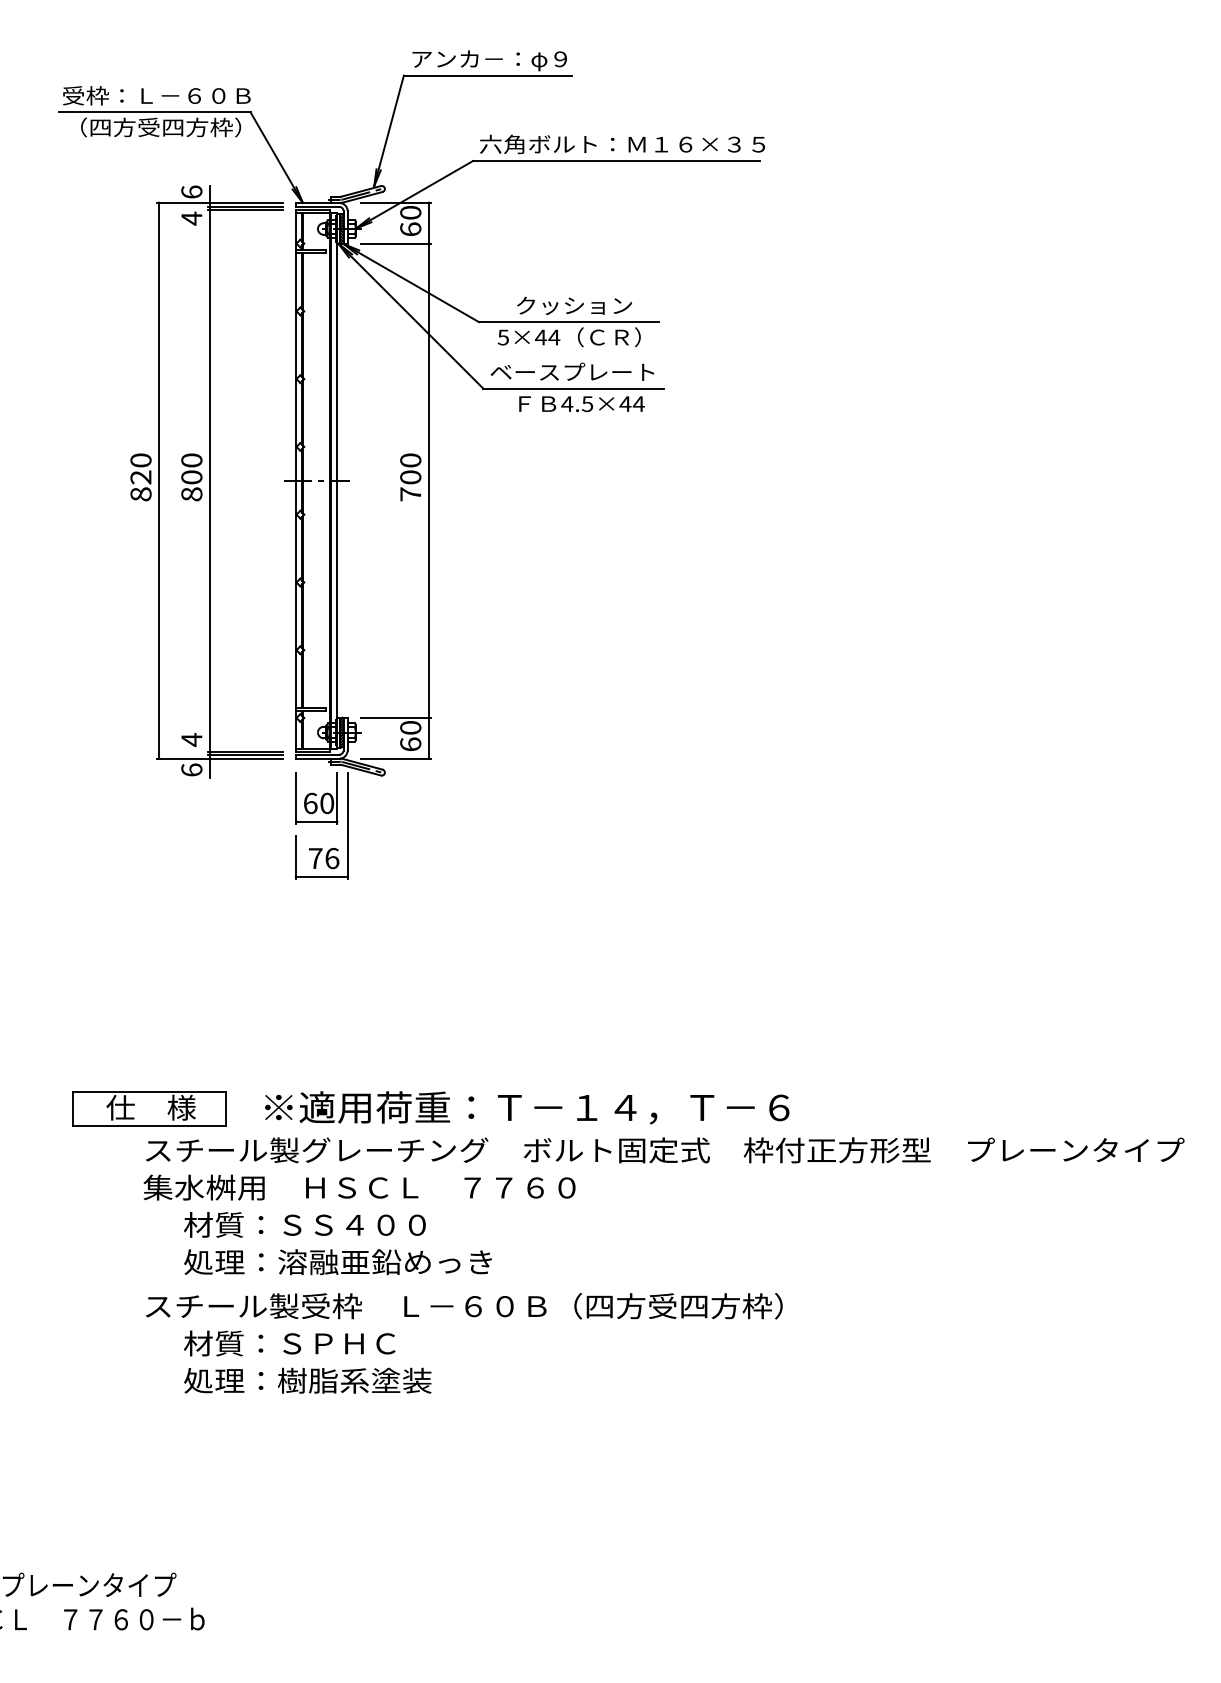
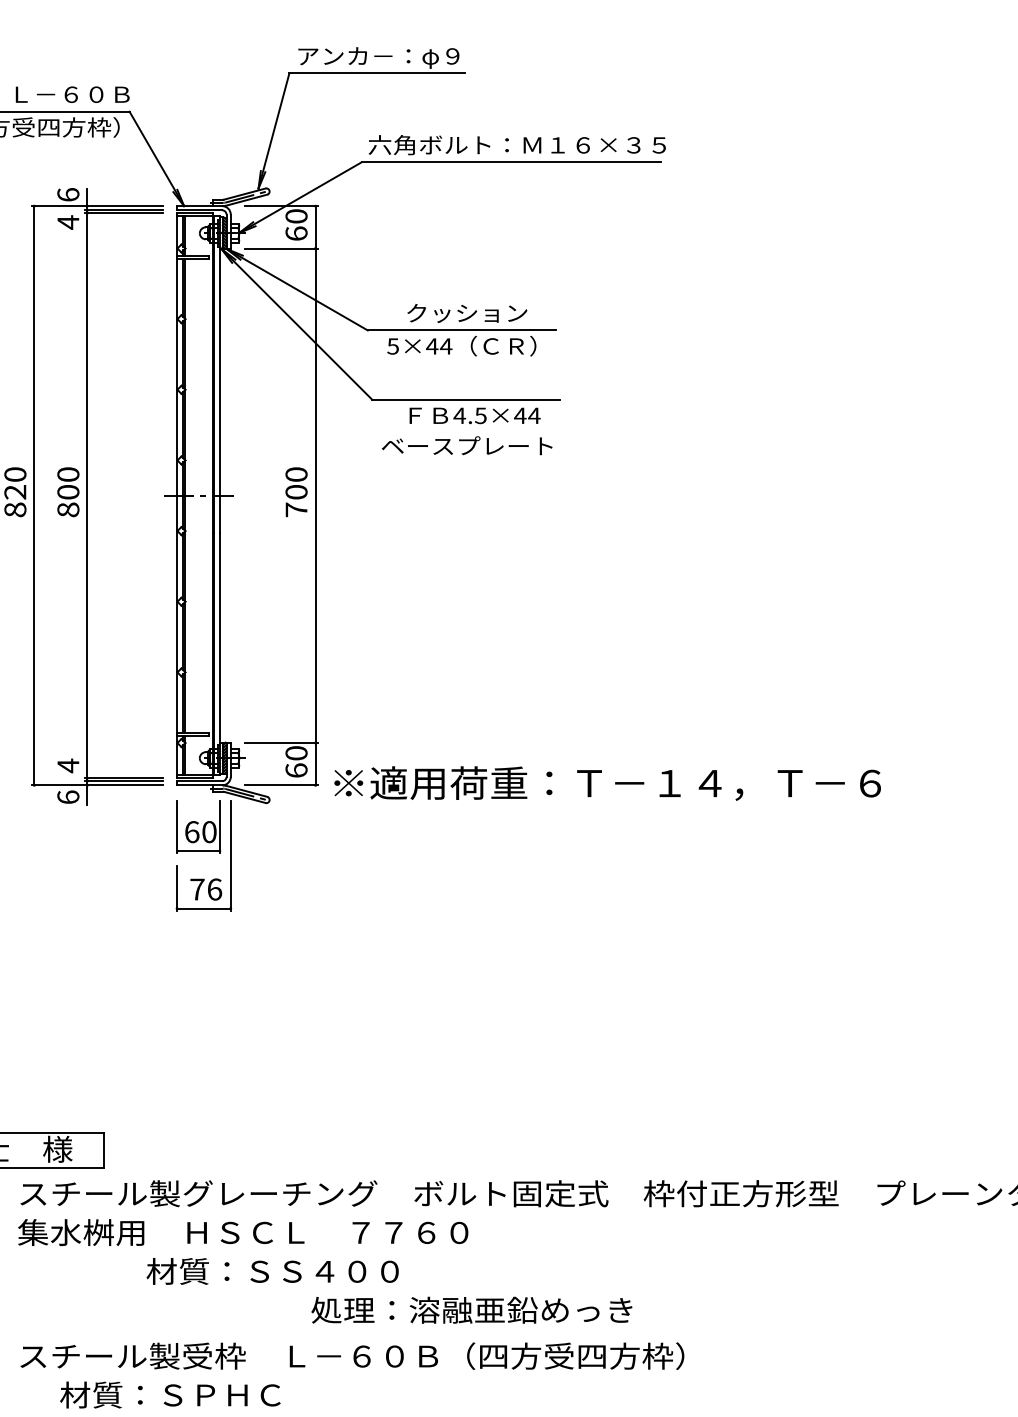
text: (572, 371) -> (467, 445), moved
text: (527, 1107) -> (607, 783), moved
text: (304, 1224) -> (272, 1271), moved
text: (337, 1262) -> (471, 1310), moved

